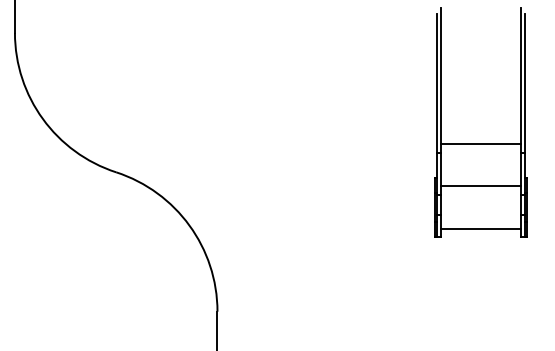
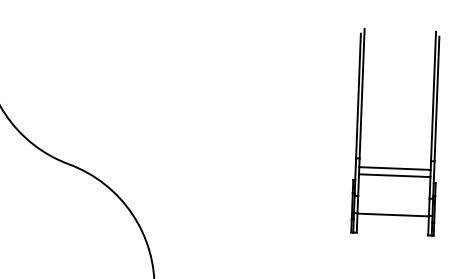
line: (481, 144) -> (394, 176), moved
line: (481, 186) -> (395, 168), moved
line: (481, 229) -> (393, 215), moved

